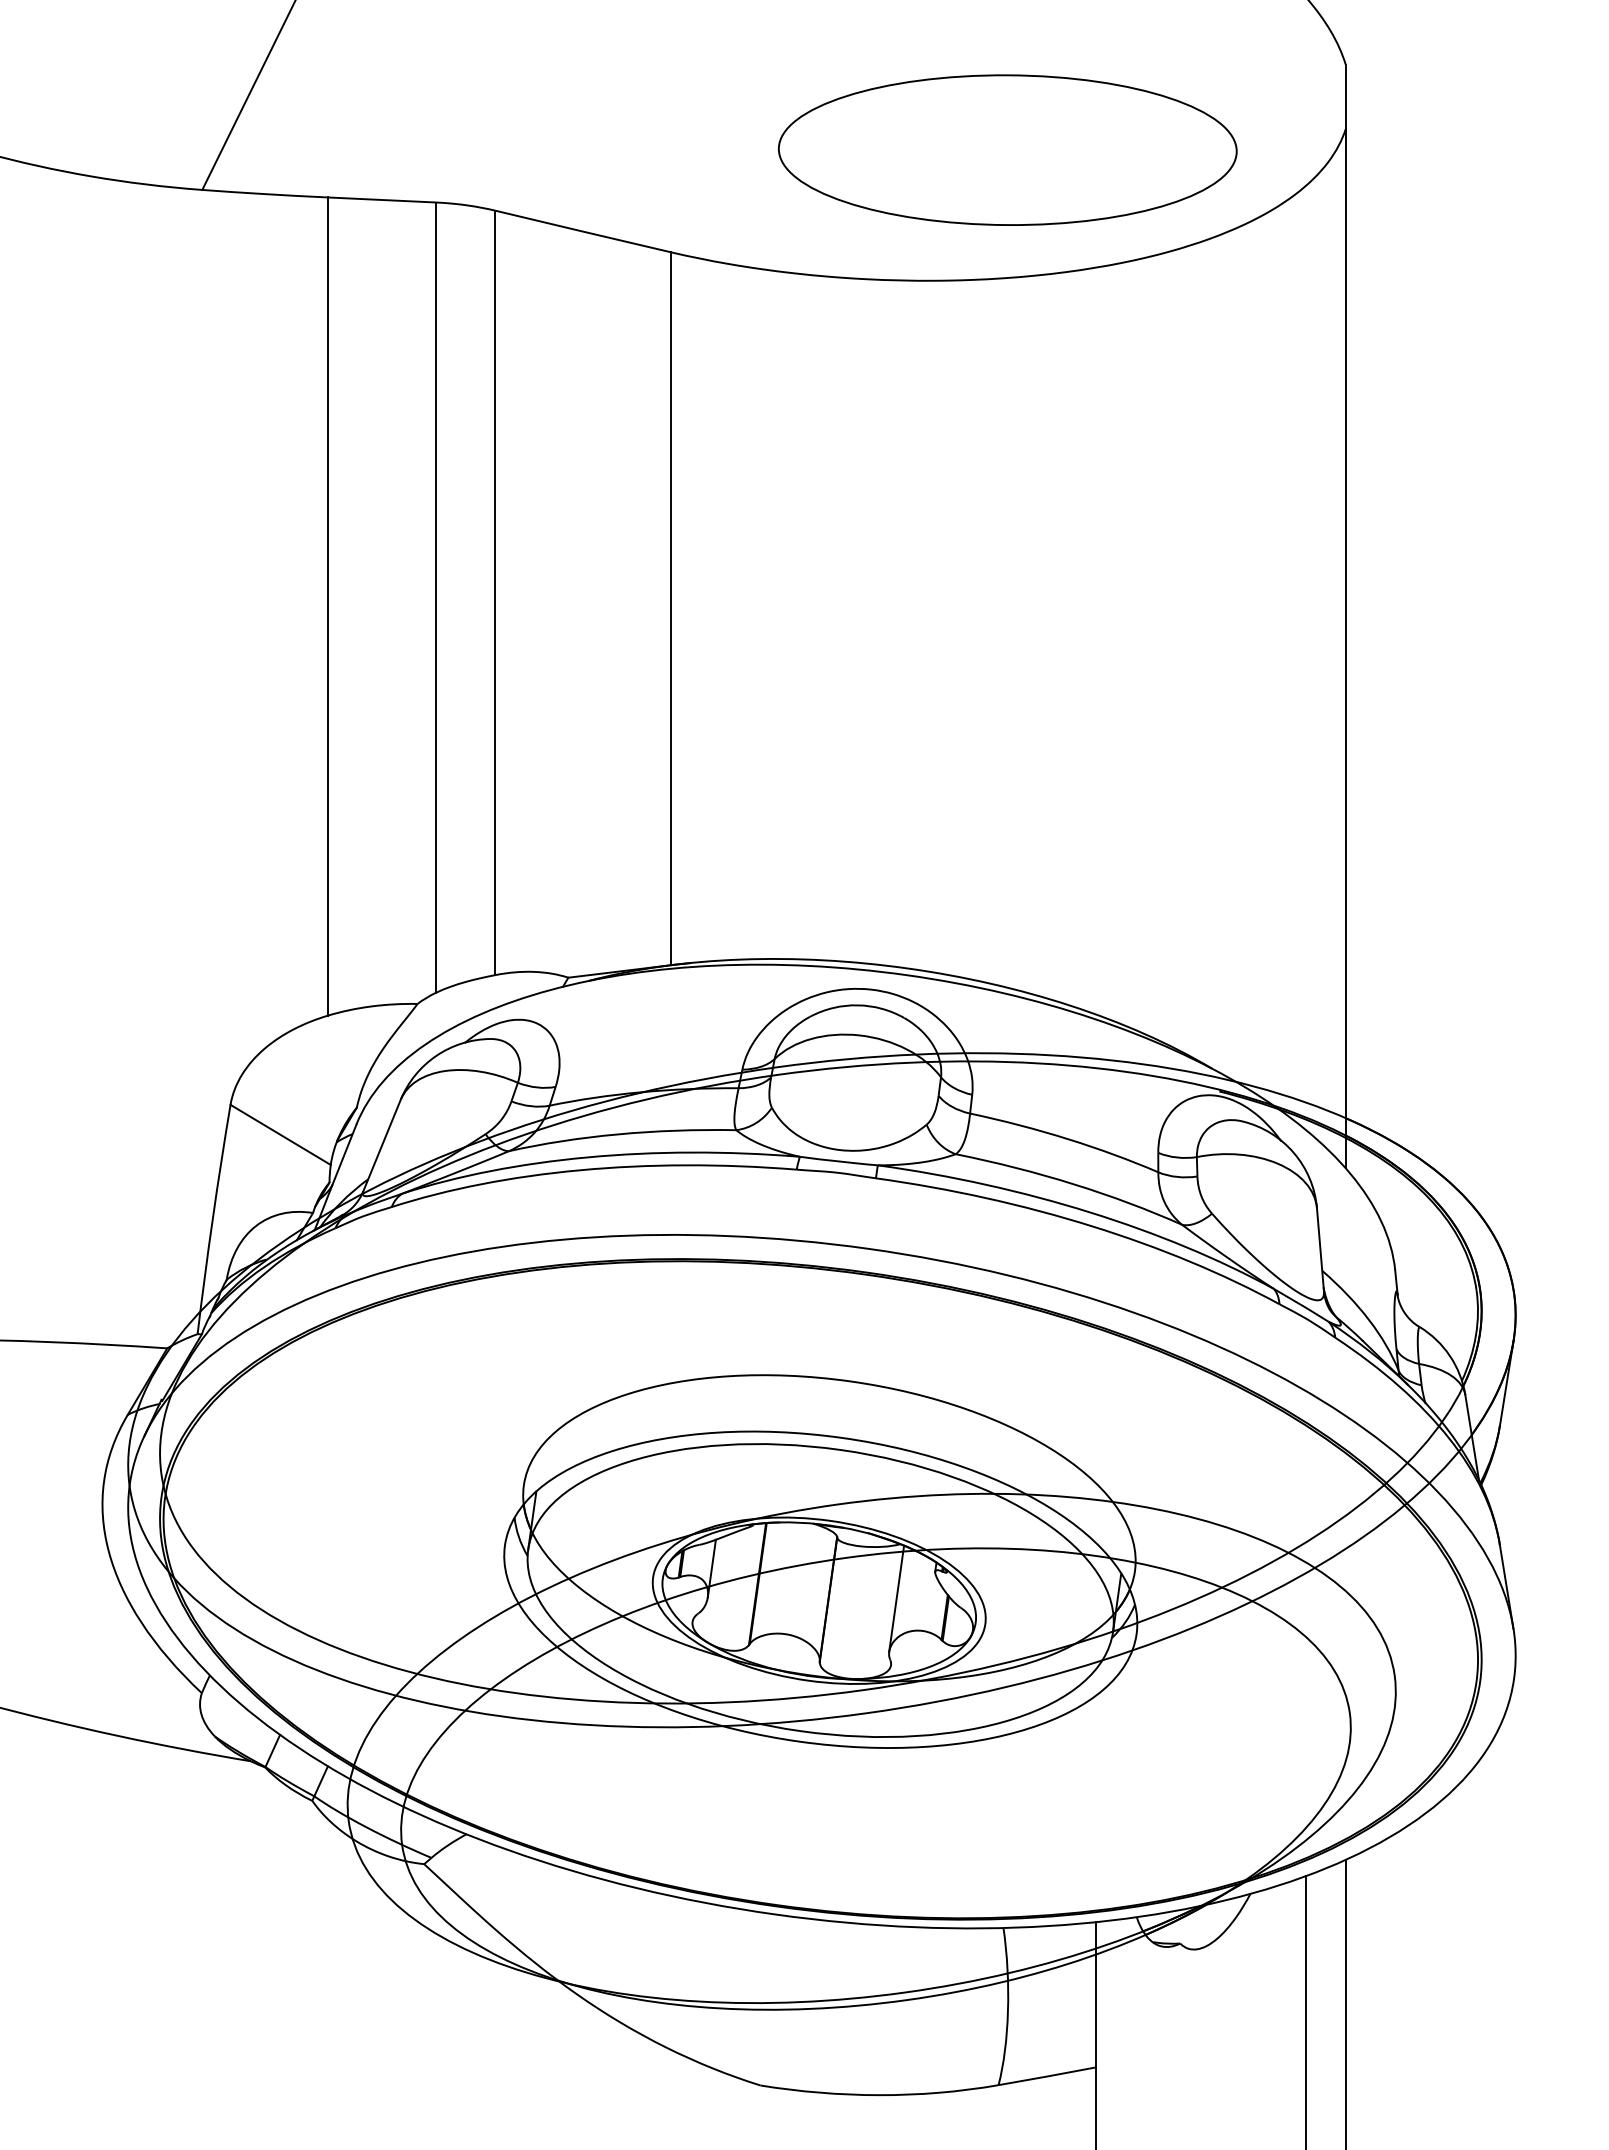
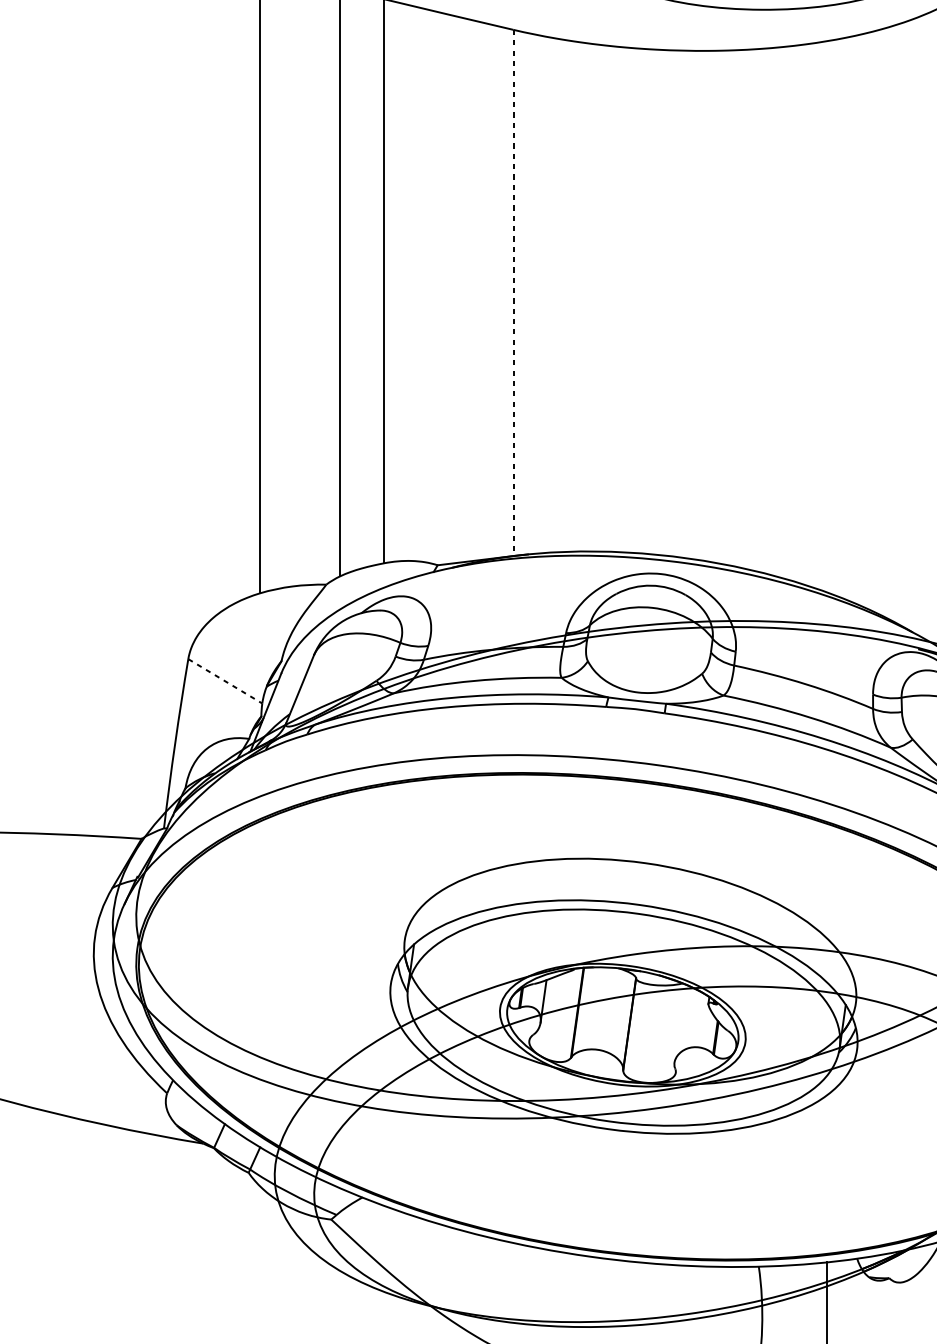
line: (671, 609) -> (513, 293), solid -> dashed
line: (281, 1135) -> (225, 681), solid -> dashed
line: (896, 1598) -> (679, 1023), removed

